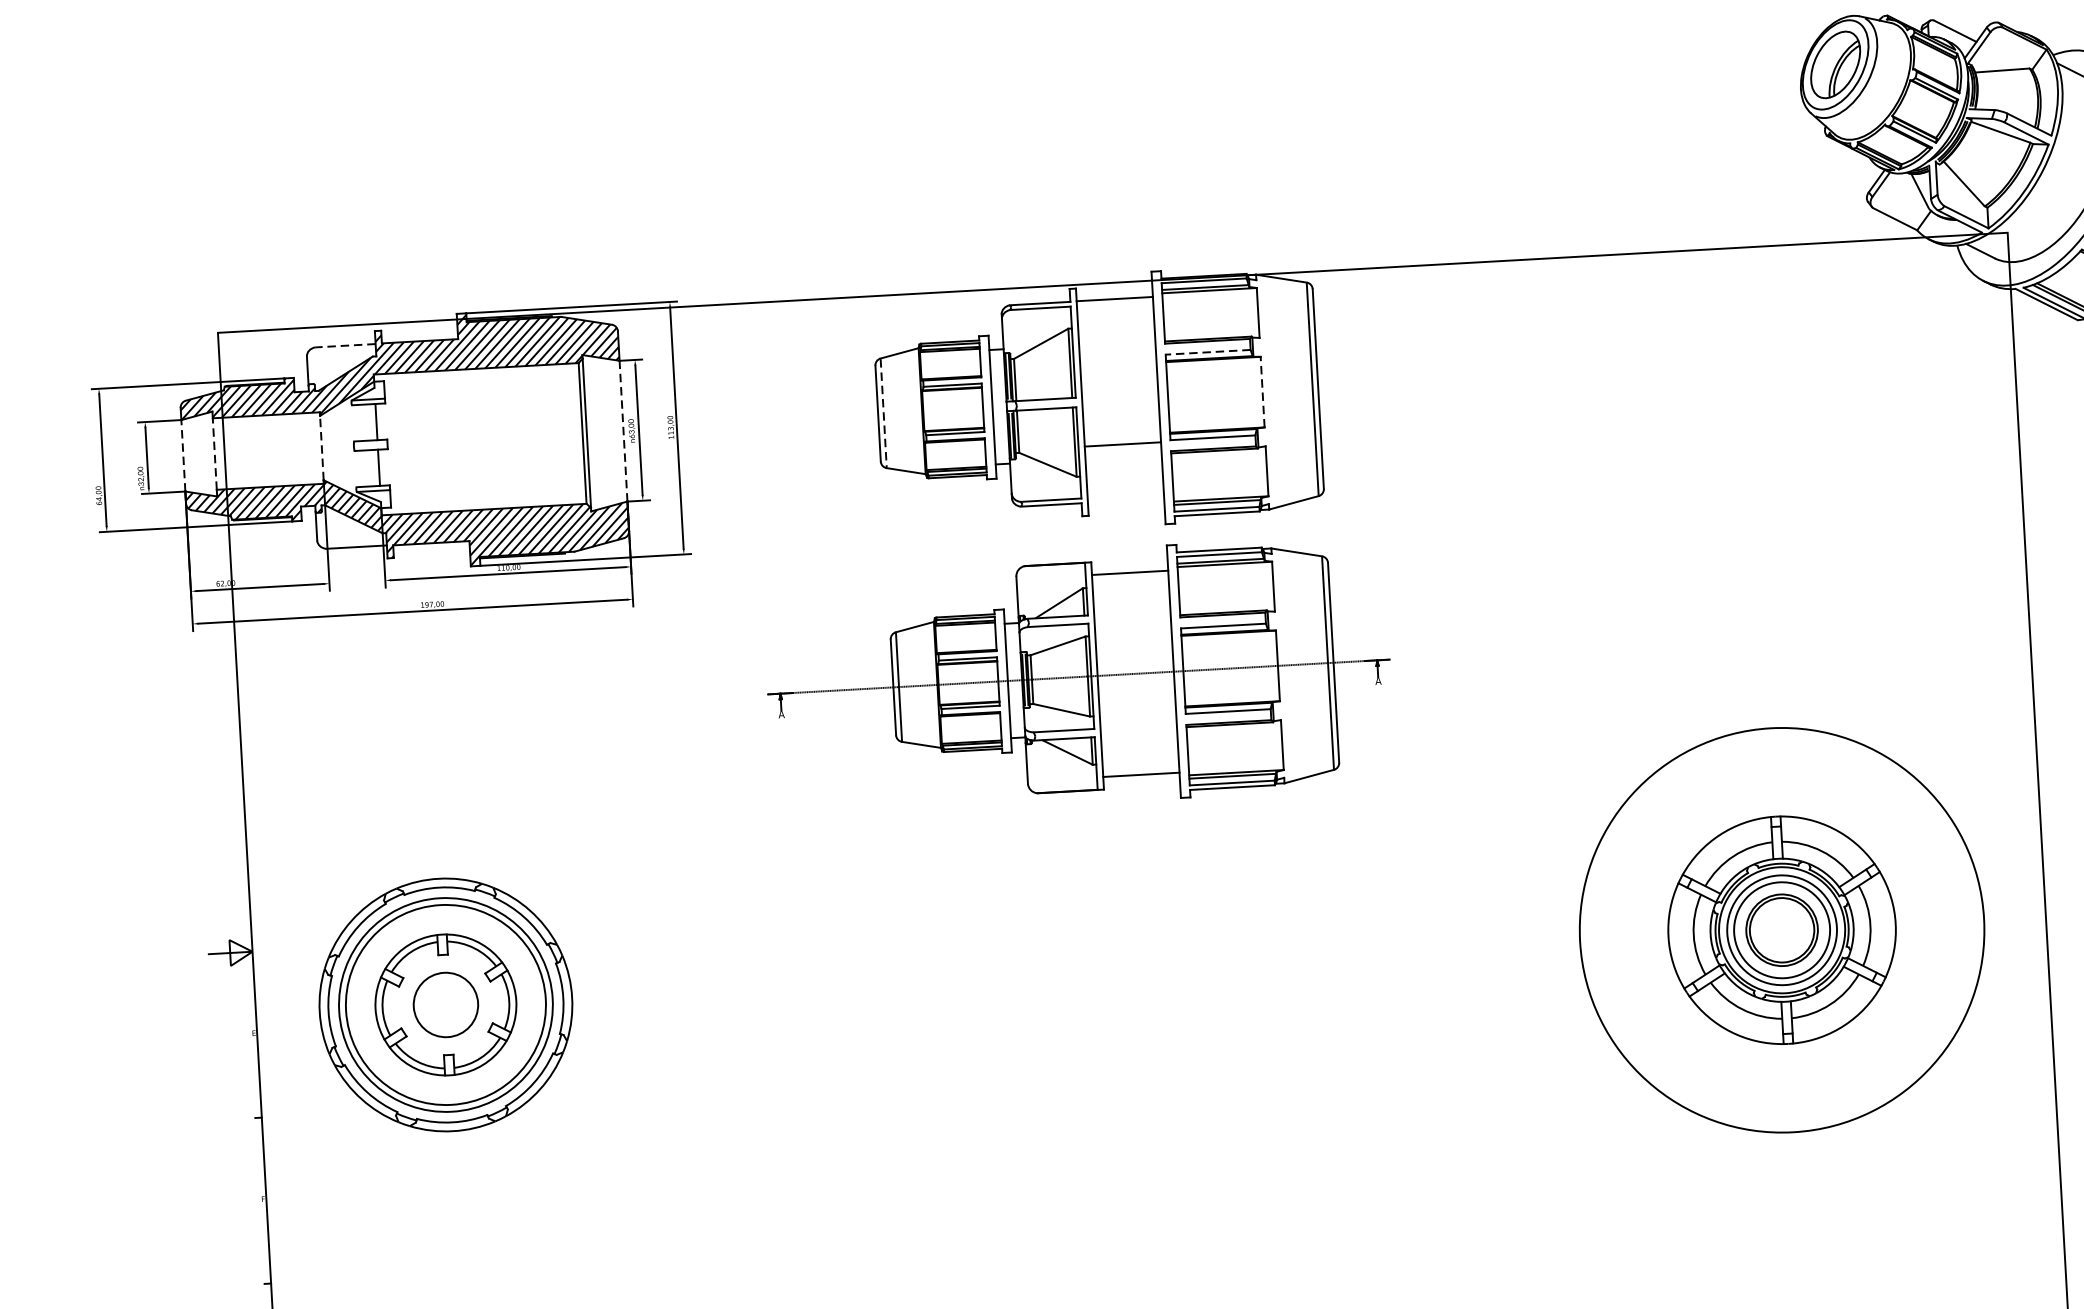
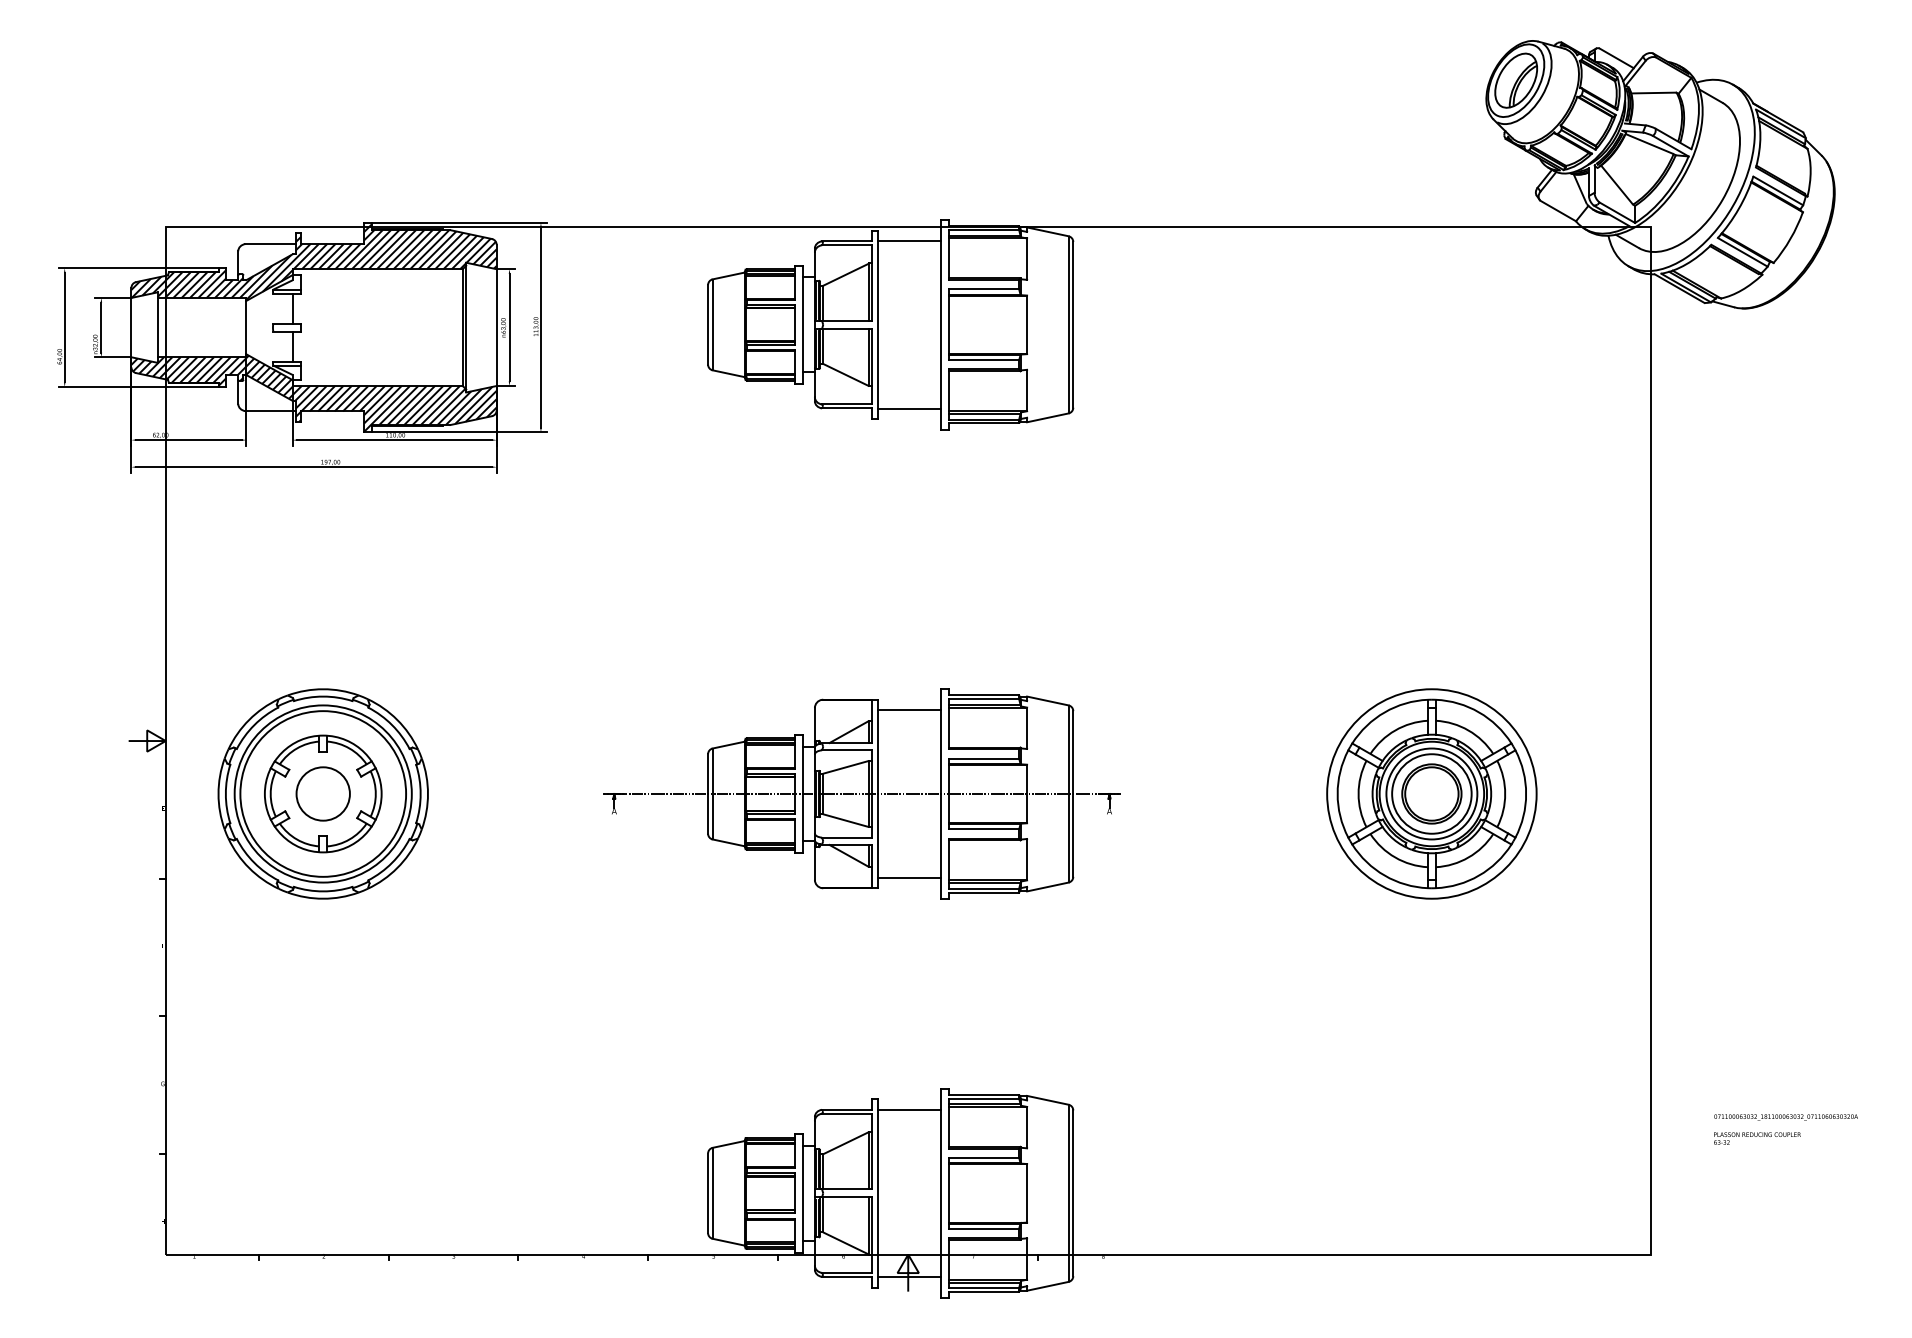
line: (345, 346) -> (270, 244), dashed -> solid
line: (1207, 352) -> (983, 289), dashed -> solid
line: (1263, 391) -> (1027, 324), dashed -> solid
line: (883, 412) -> (712, 324), dashed -> solid
line: (623, 431) -> (496, 327), dashed -> solid
line: (1122, 444) -> (908, 408), moved
line: (322, 447) -> (246, 327), dashed -> solid
line: (214, 453) -> (157, 327), dashed -> solid
line: (183, 455) -> (131, 327), dashed -> solid
part: (1078, 676) -> (861, 793), moved
circle: (1781, 929) -> (1431, 793), size x0.62

